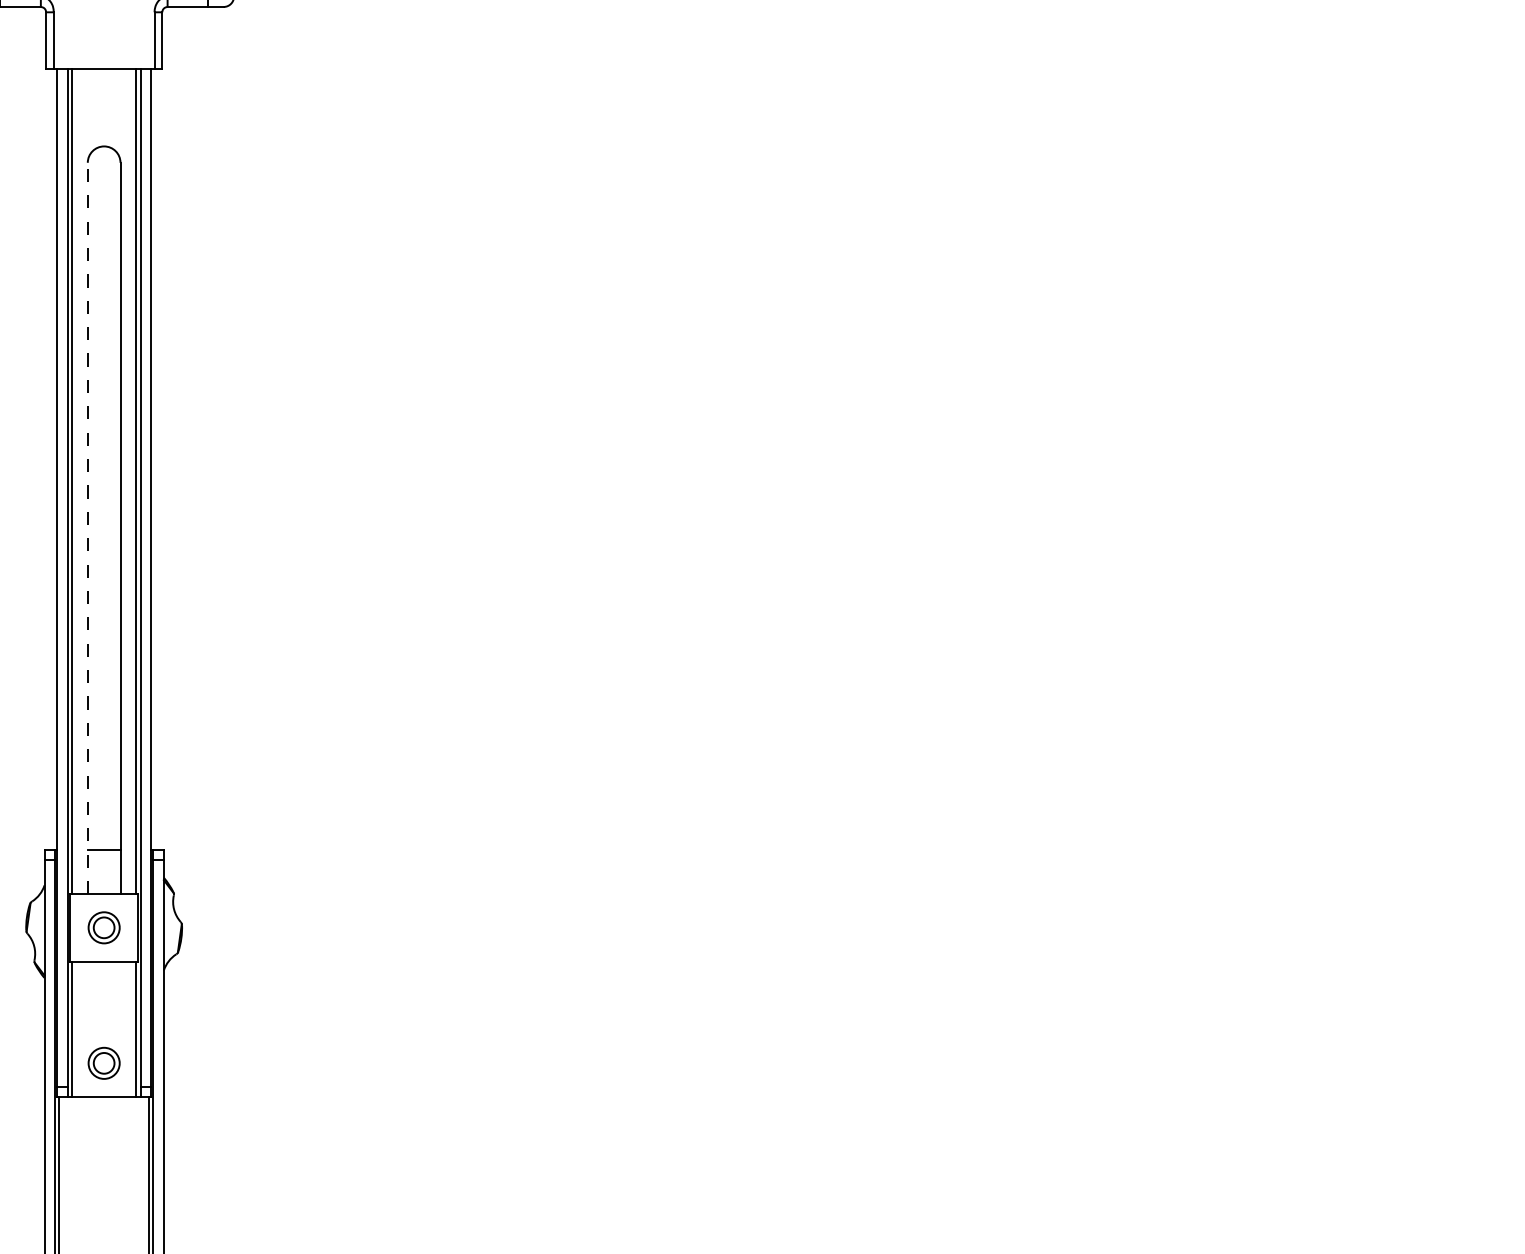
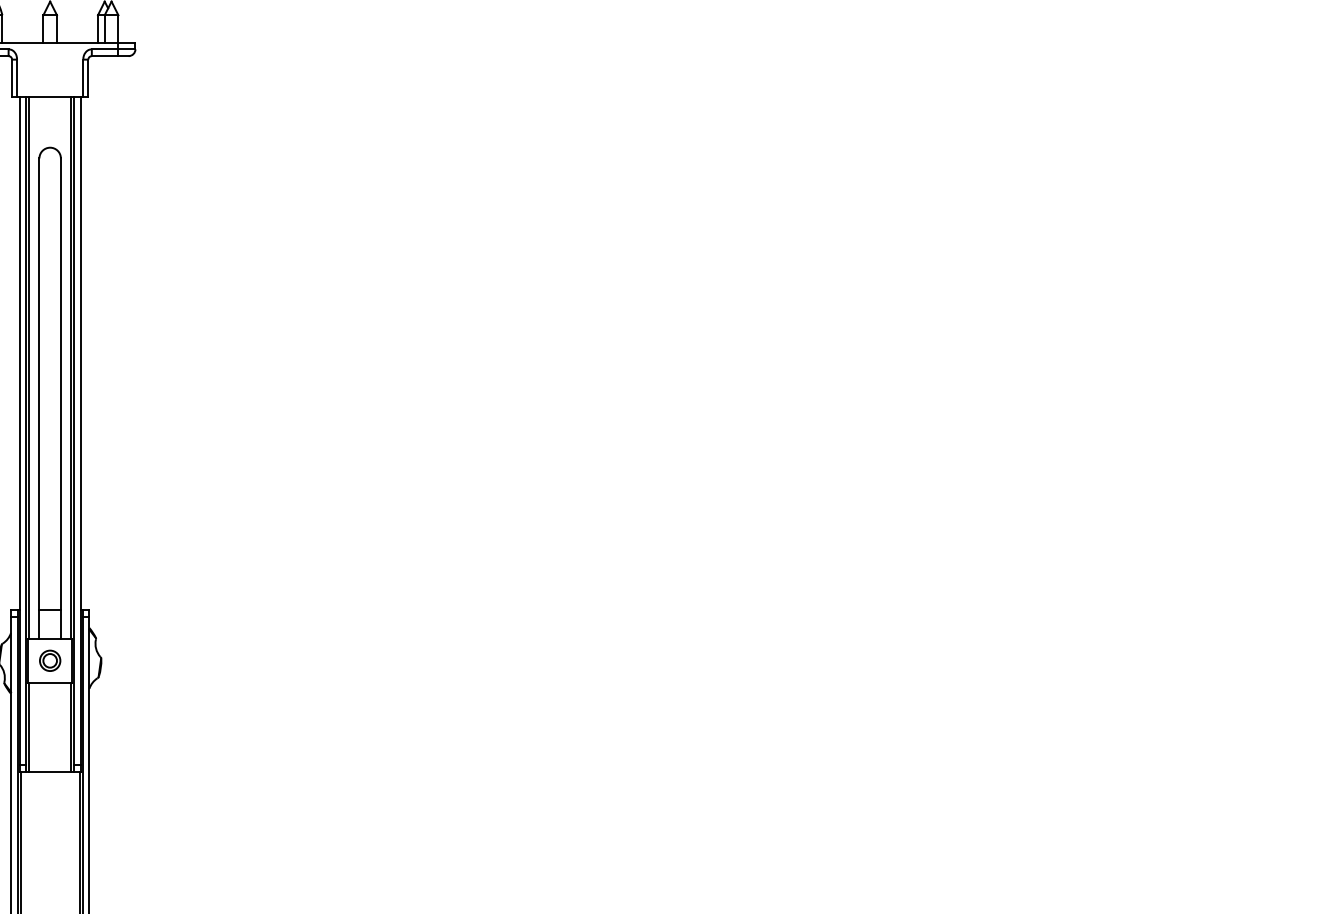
line: (87, 528) -> (39, 398), dashed -> solid
part: (104, 1062) -> (50, 749), removed

